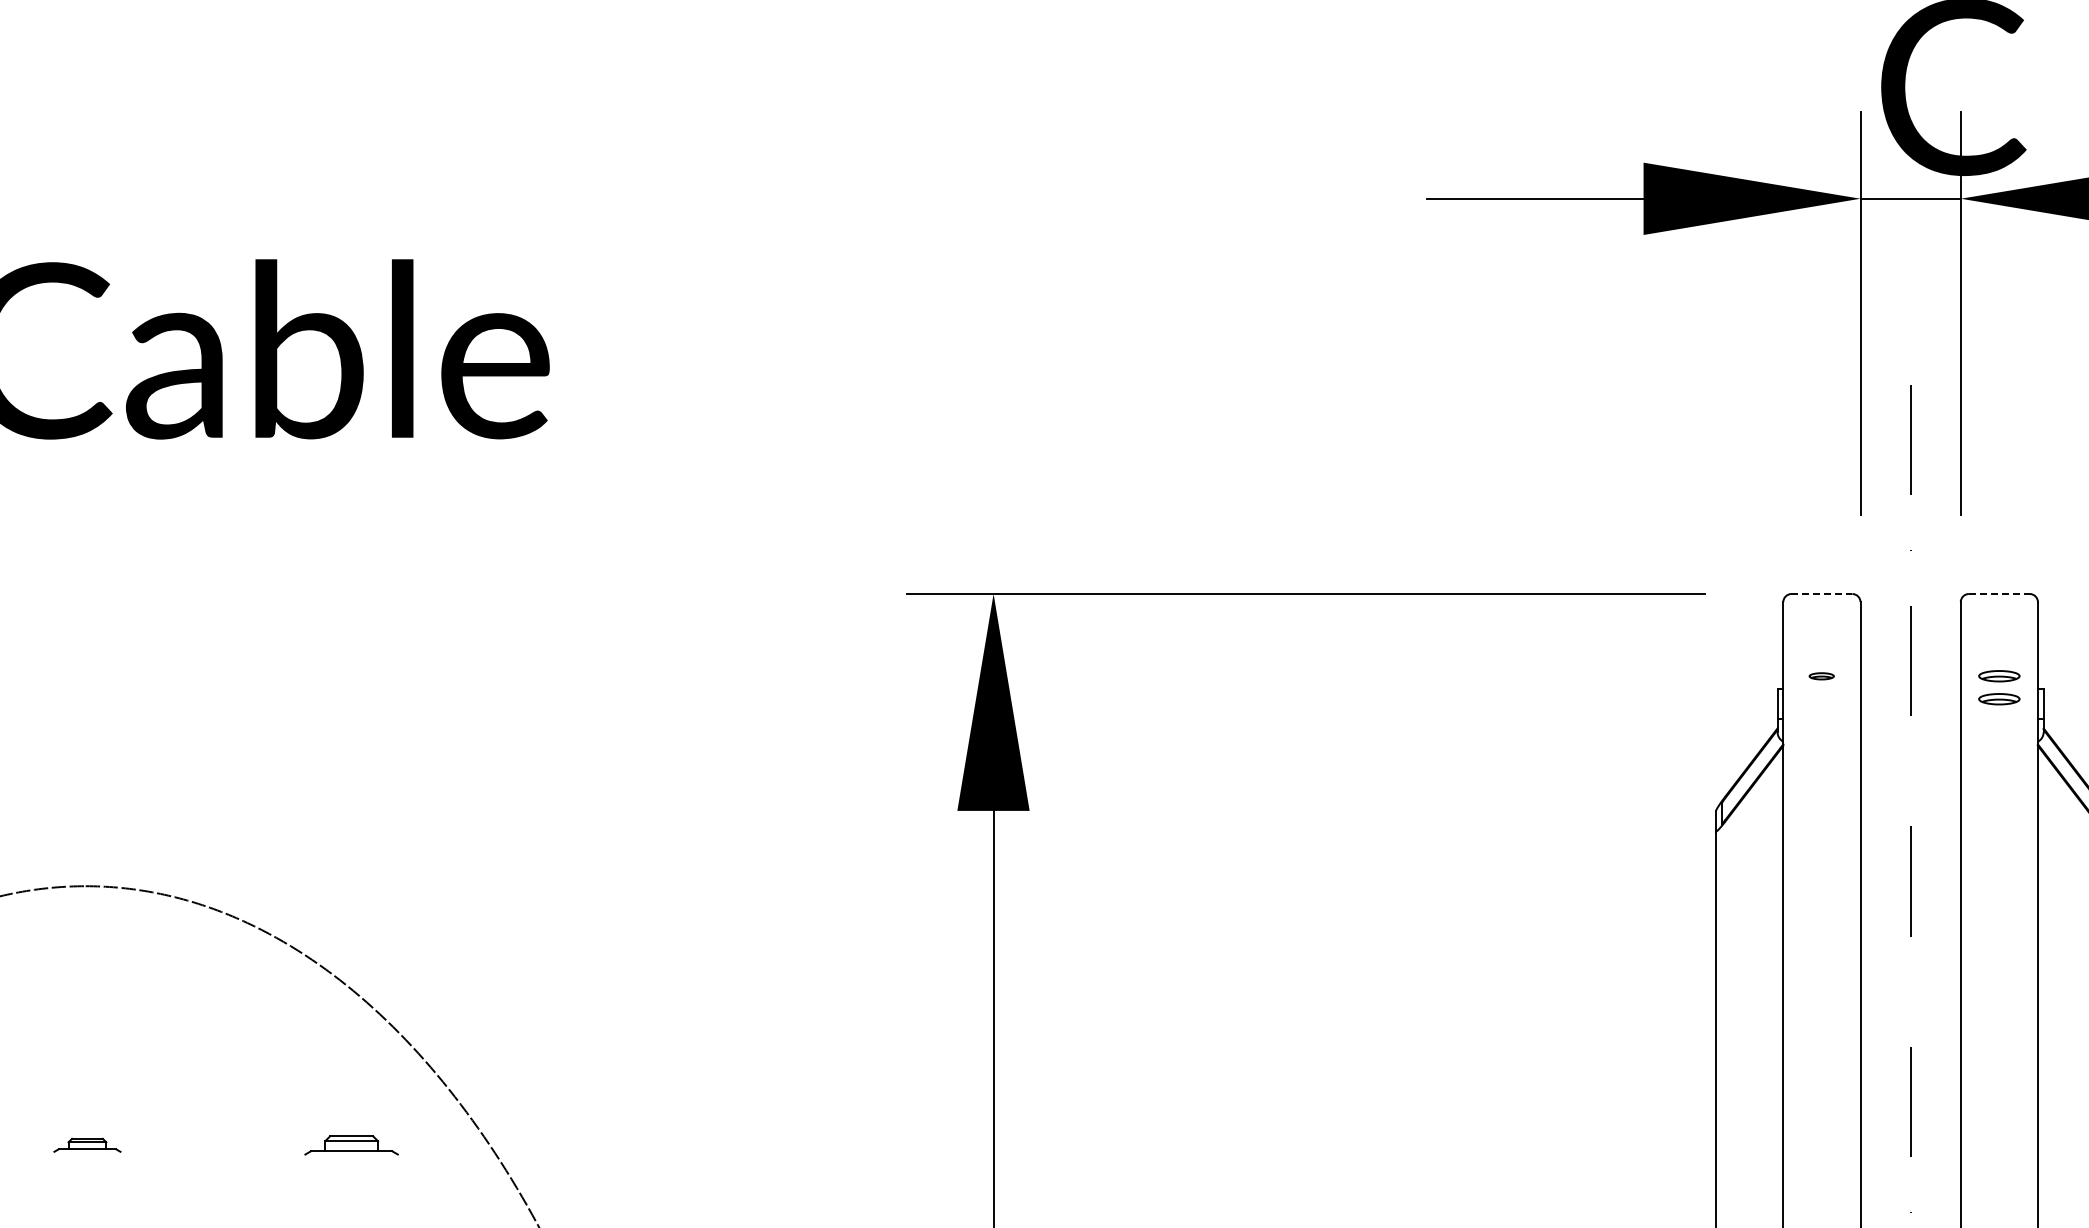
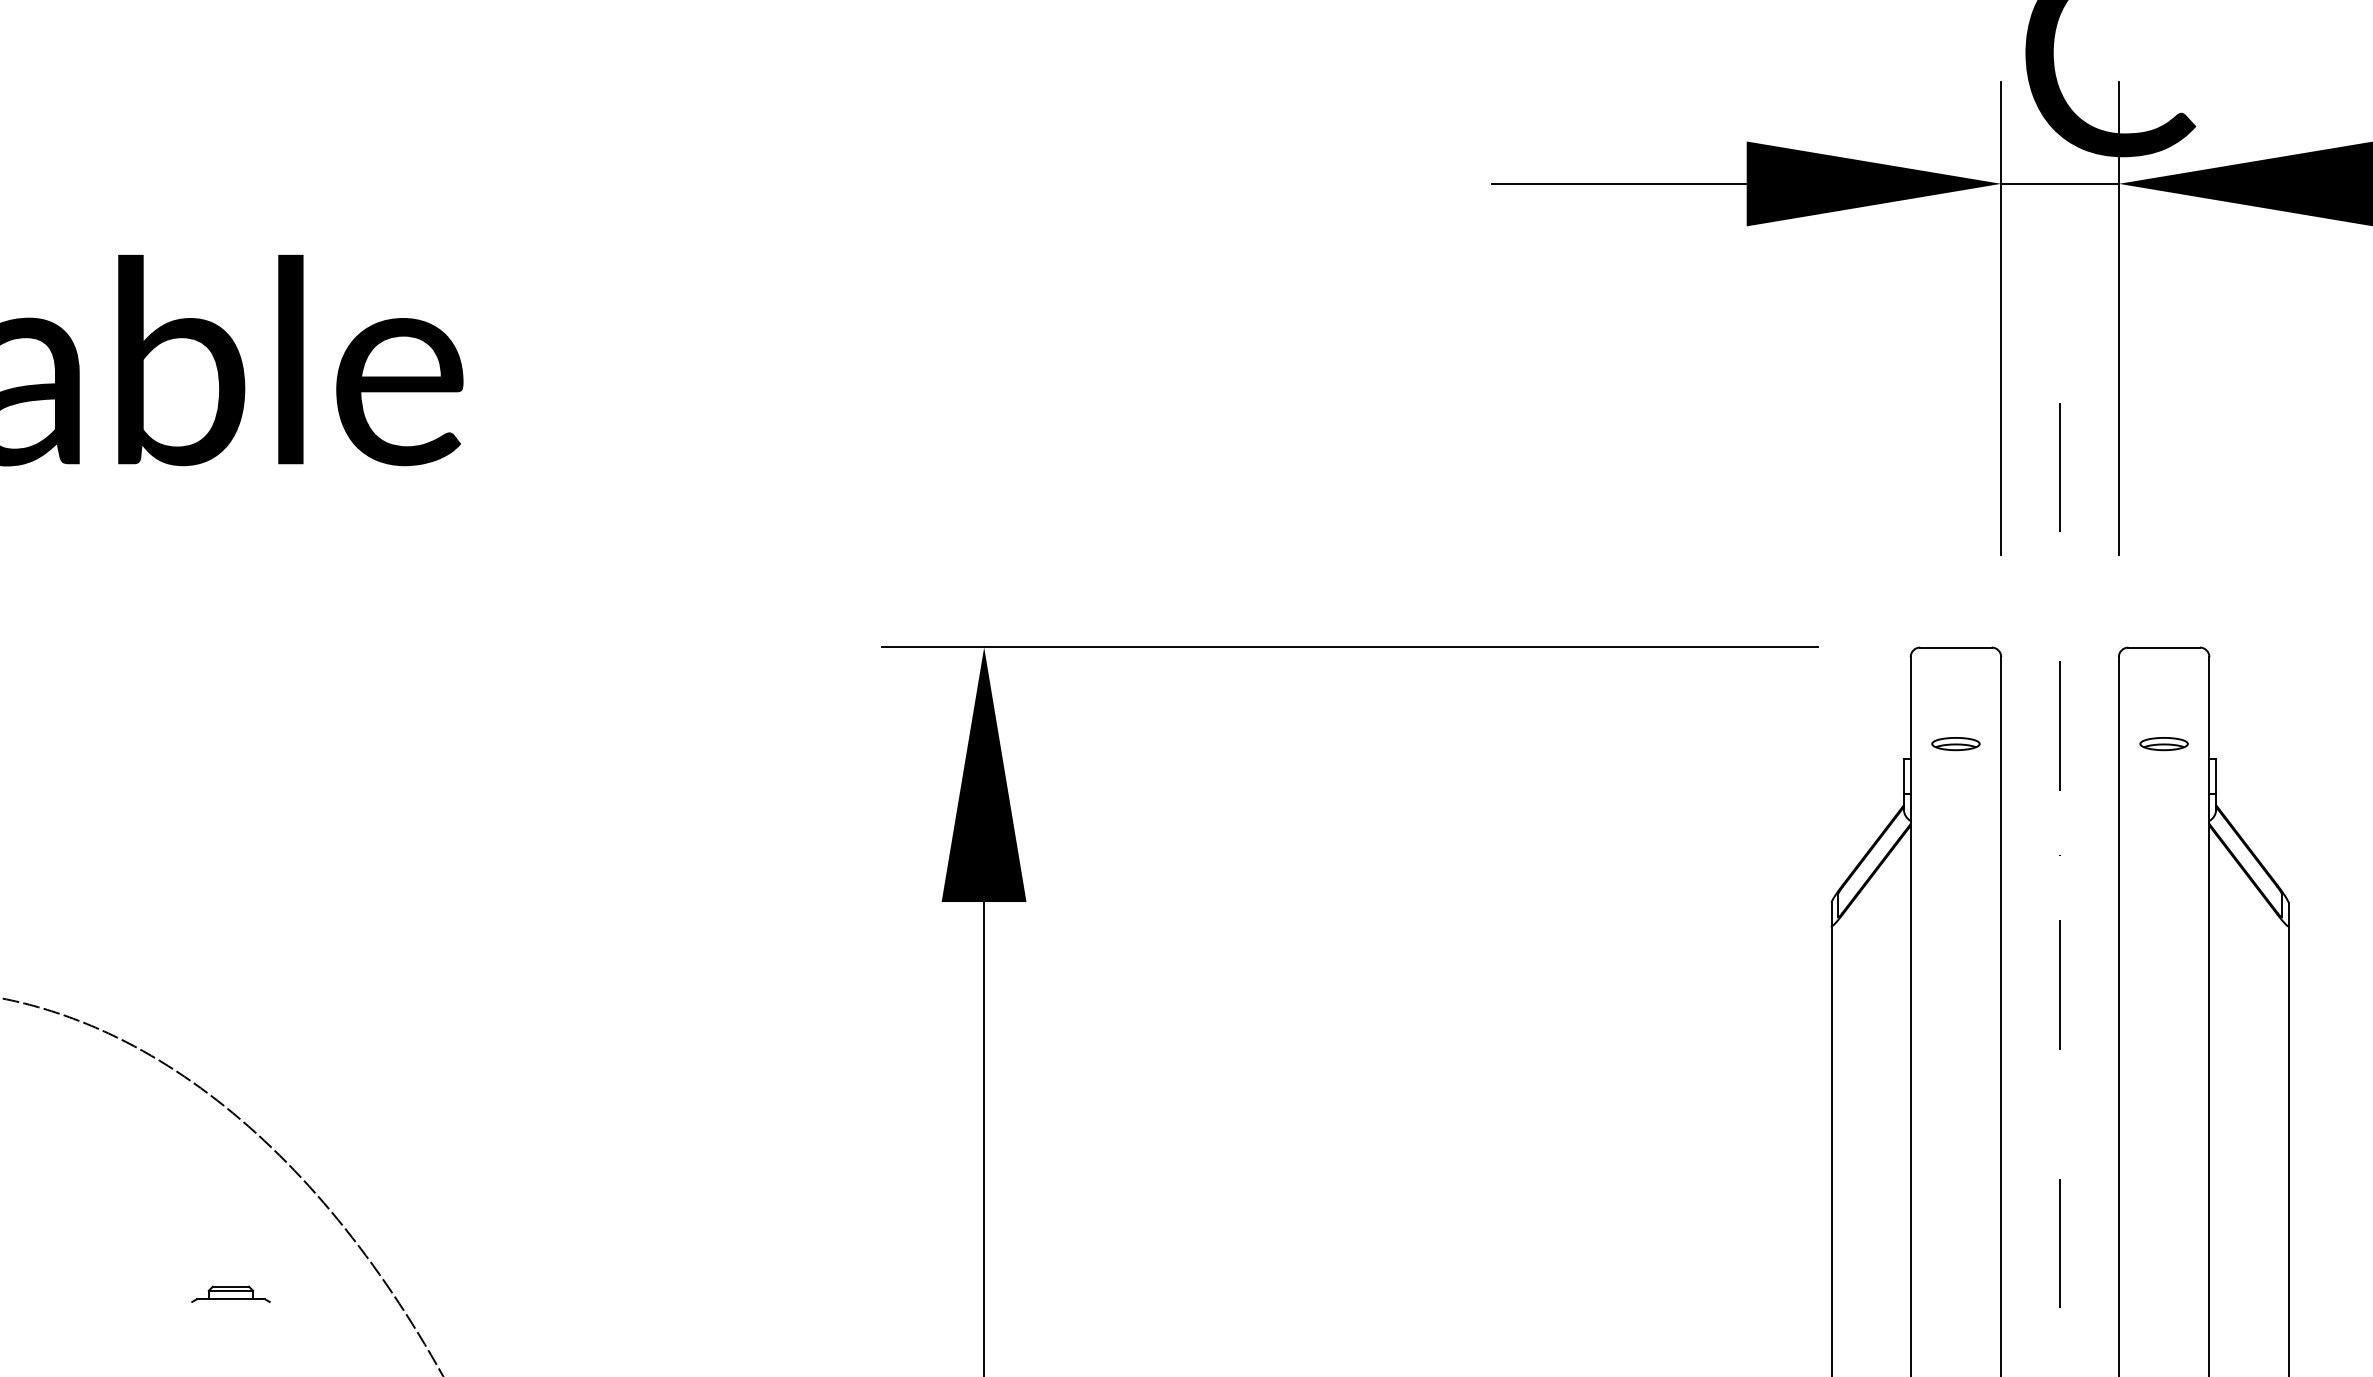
line: (1822, 594) -> (1956, 648), dashed -> solid
line: (1999, 594) -> (2164, 648), dashed -> solid
part: (1821, 676) -> (1955, 744), size x1.67
part: (1999, 699) -> (2164, 771), removed
part: (351, 1144) -> (230, 1293), size x0.71

